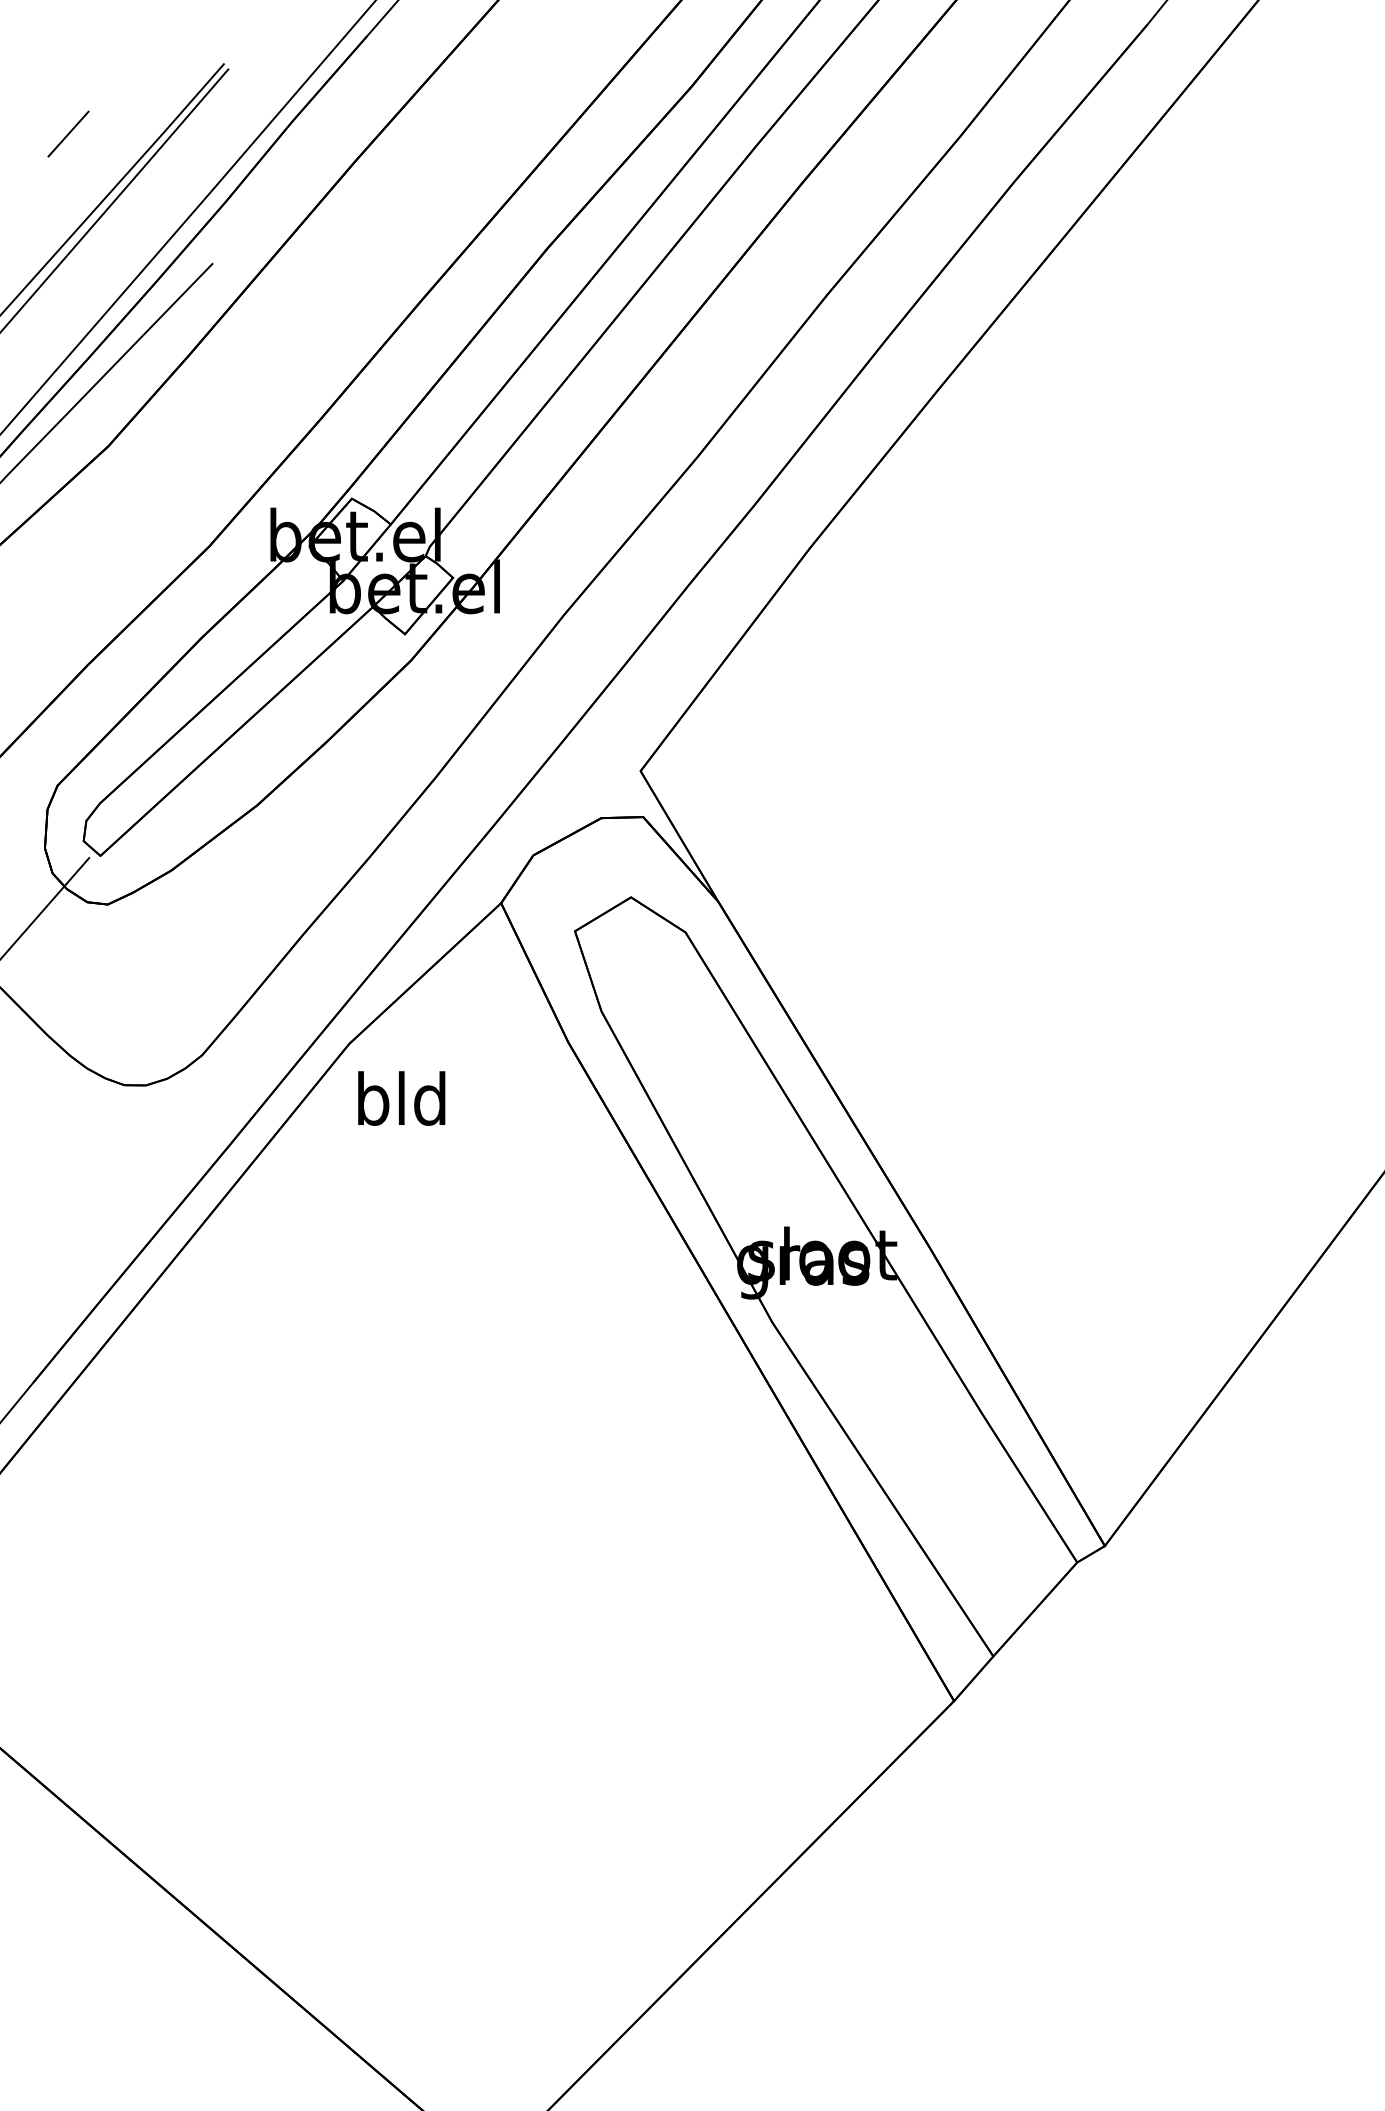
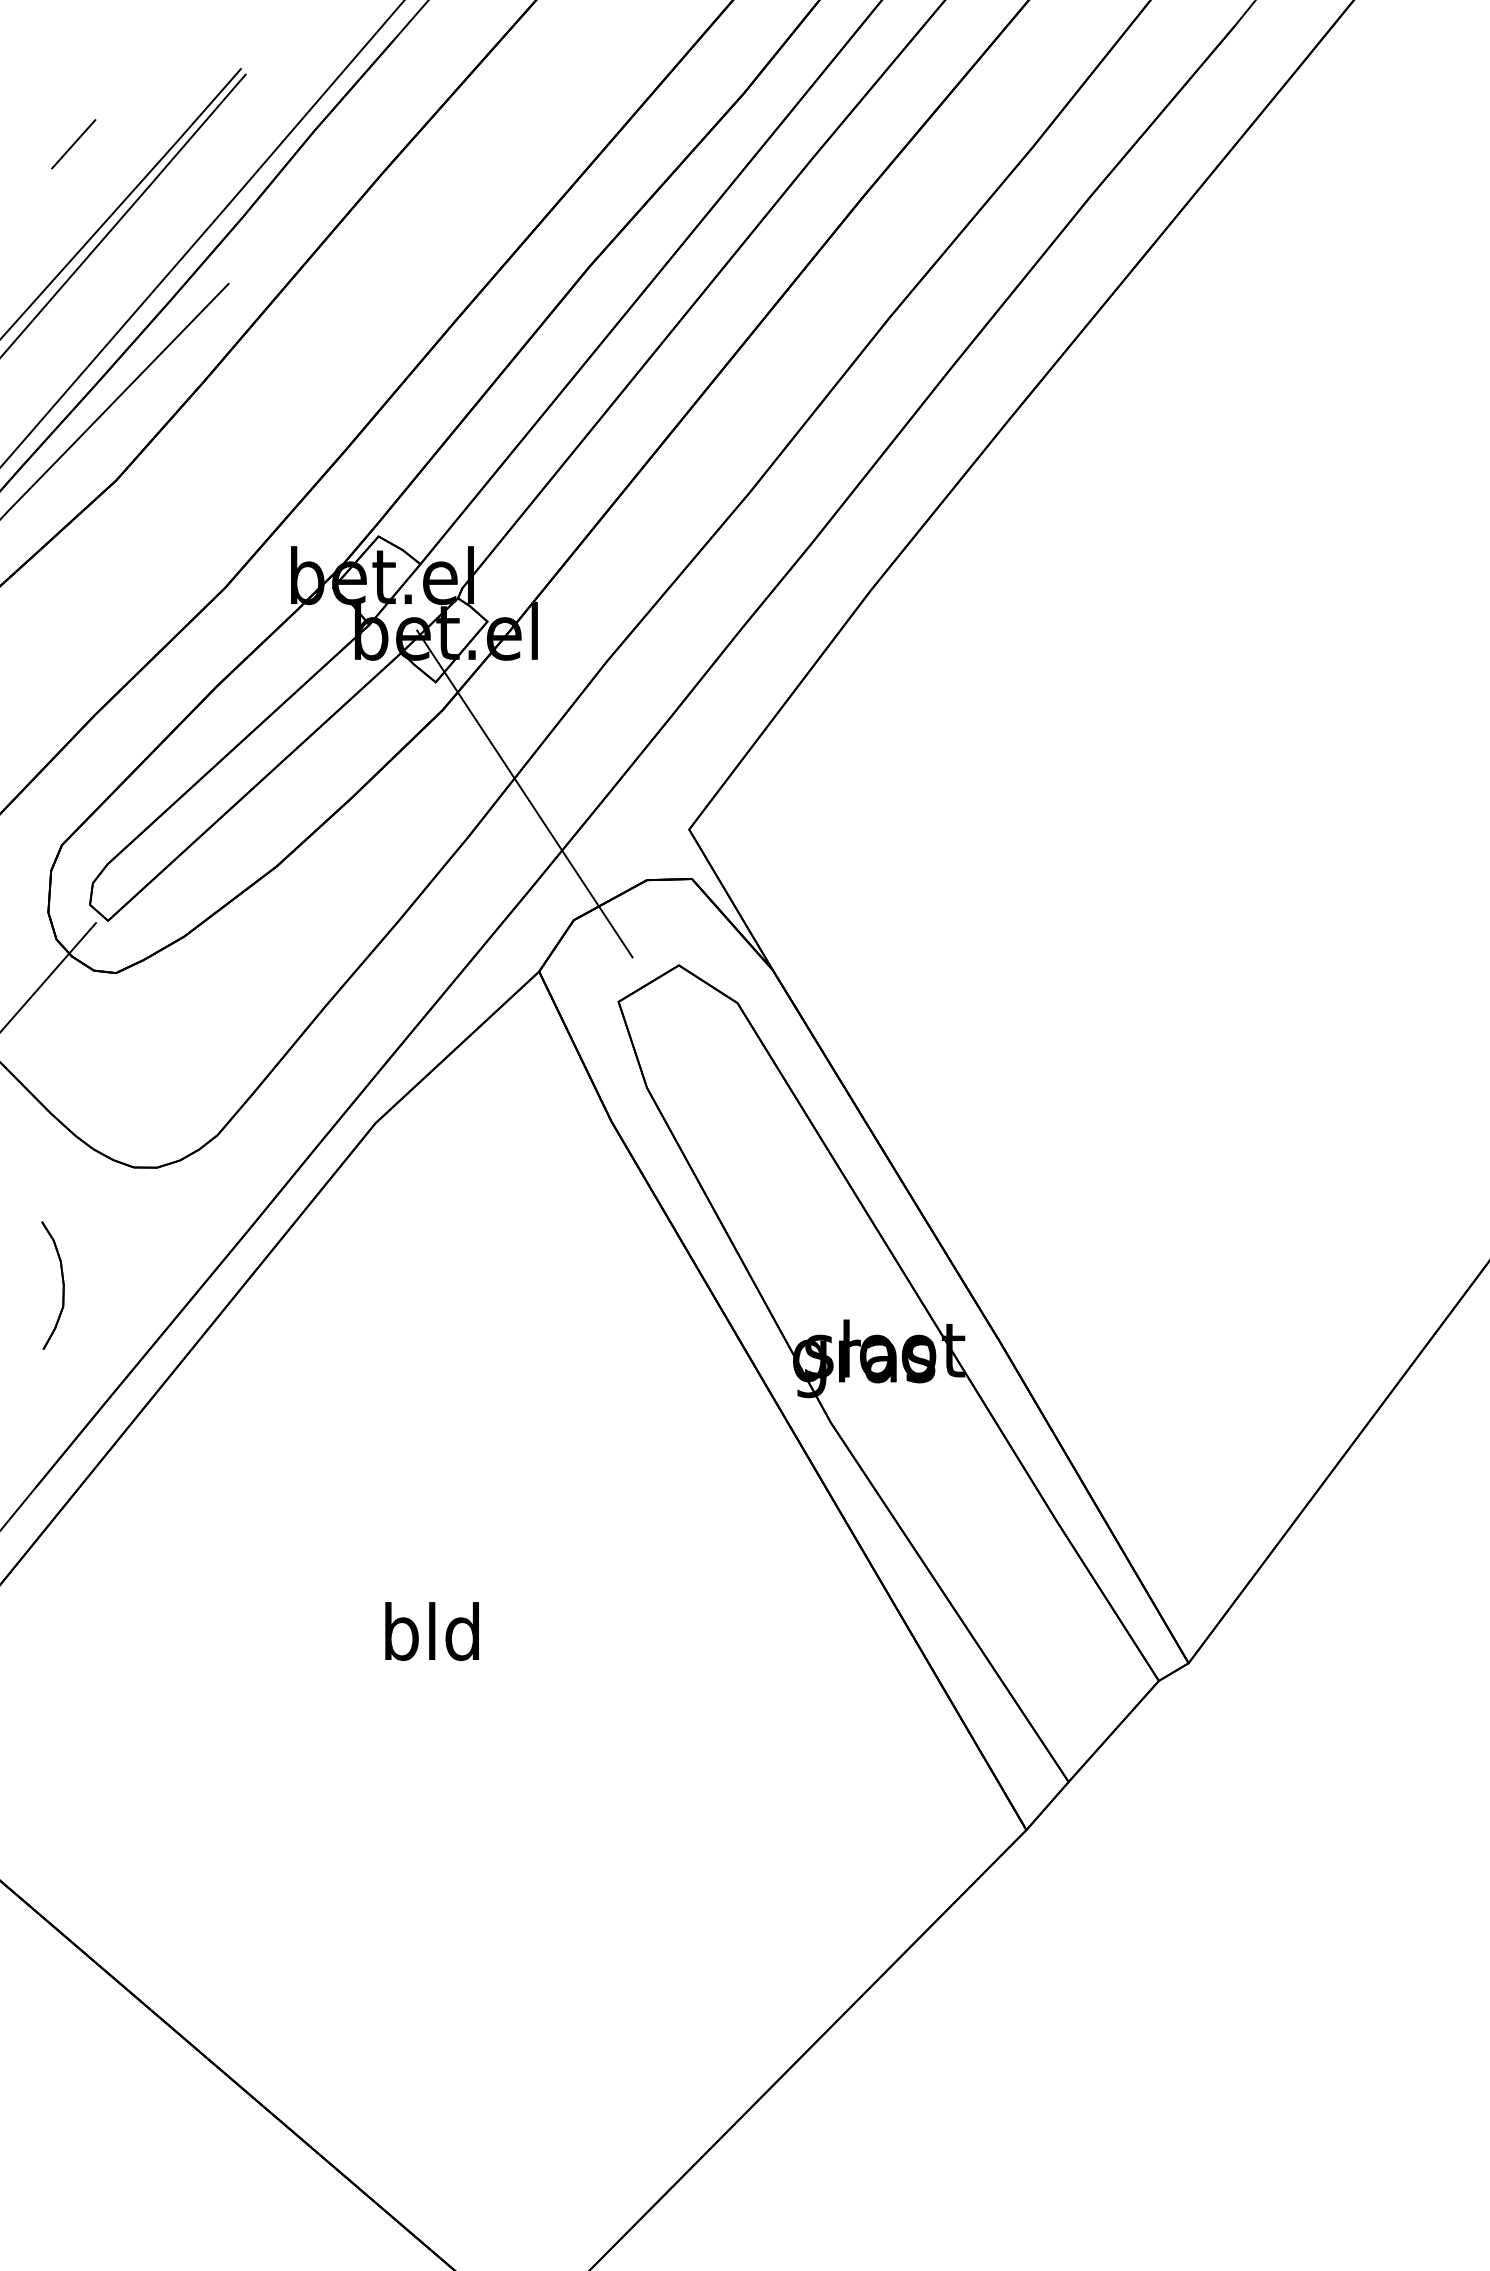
line: (487, 737) -> (524, 793), added
text: (401, 1098) -> (431, 1631), moved
part: (57, 1191) -> (61, 1281), added

